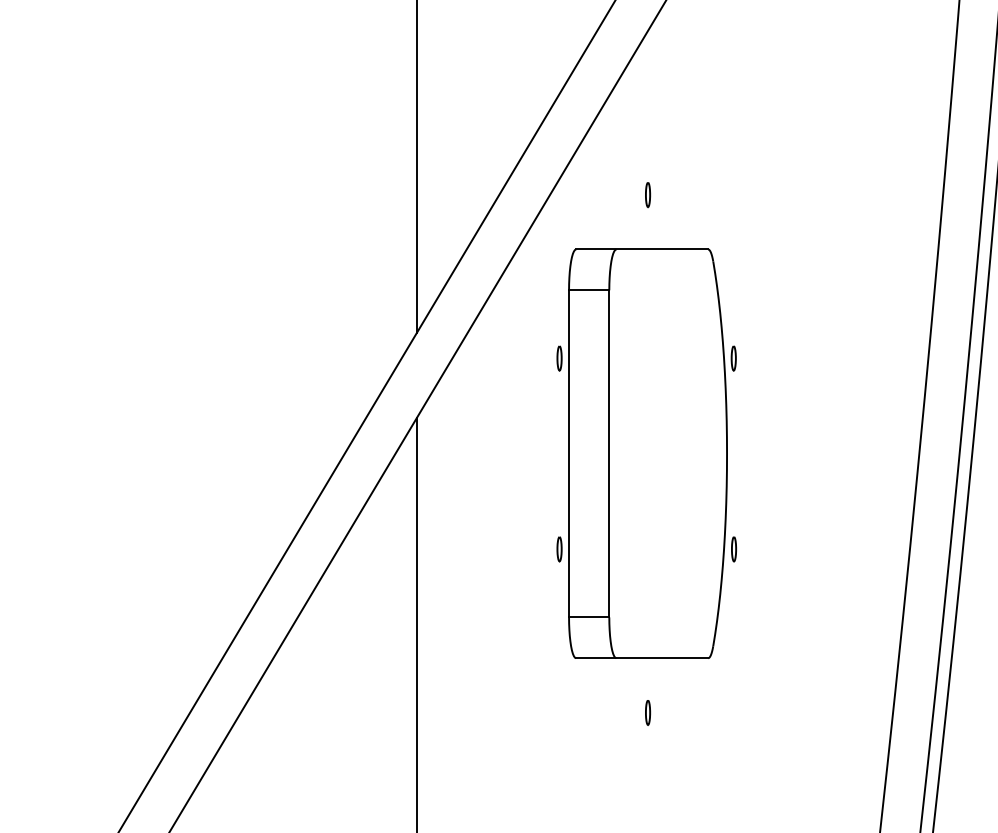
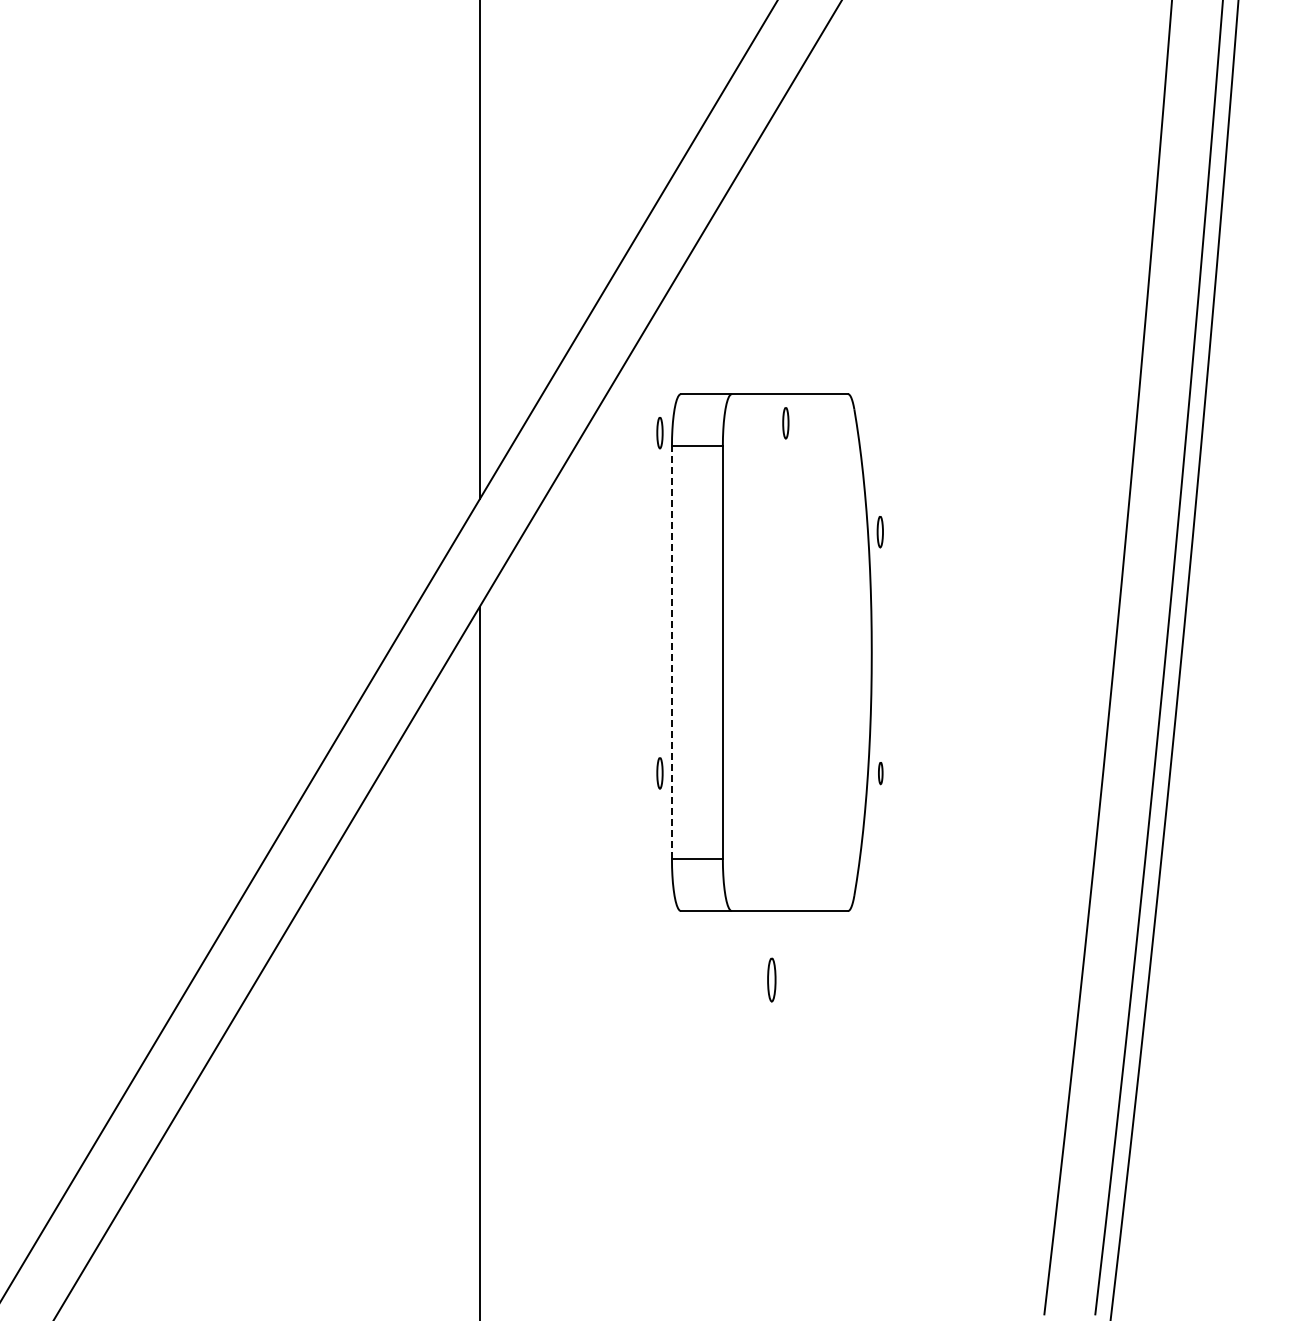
part: (647, 195) -> (785, 423), moved
part: (559, 358) -> (659, 433), moved
line: (568, 453) -> (671, 652), solid -> dashed
part: (733, 549) -> (880, 773), size x0.7
part: (647, 713) -> (771, 980), size x1.4

